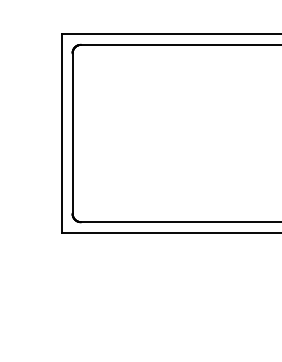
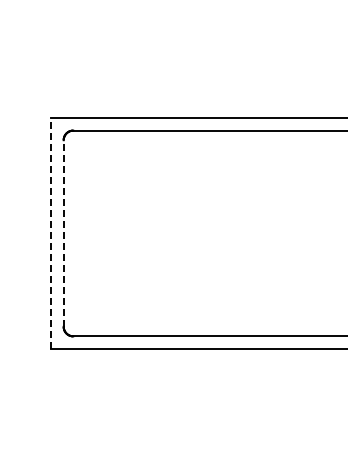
line: (61, 133) -> (50, 233), solid -> dashed
line: (72, 133) -> (63, 233), solid -> dashed

